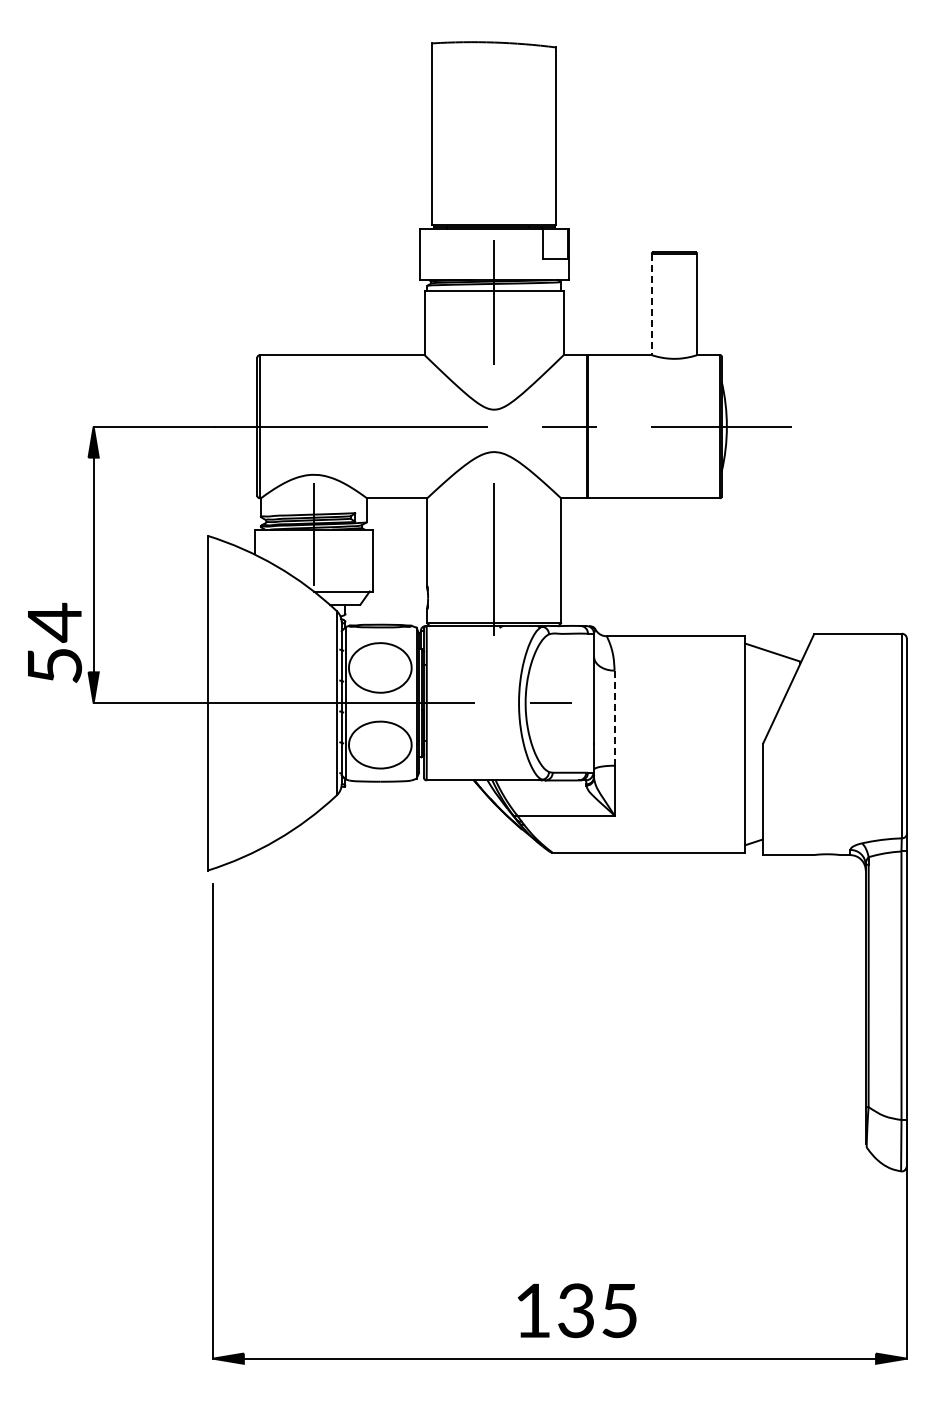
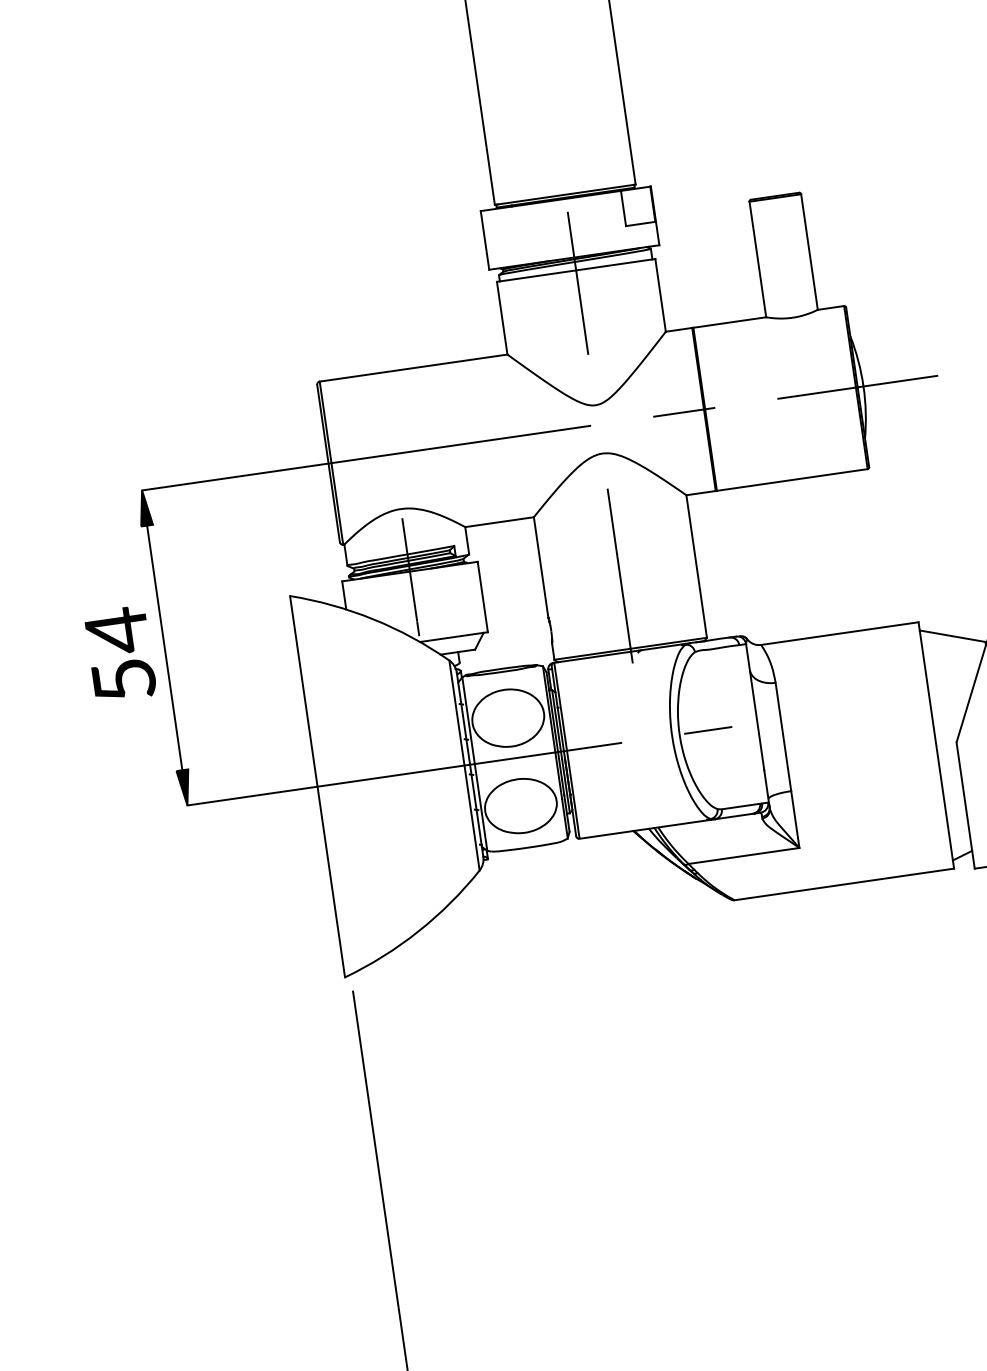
line: (651, 304) -> (757, 259), dashed -> solid
text: (54, 642) -> (120, 653), moved
line: (614, 718) -> (783, 737), dashed -> solid

